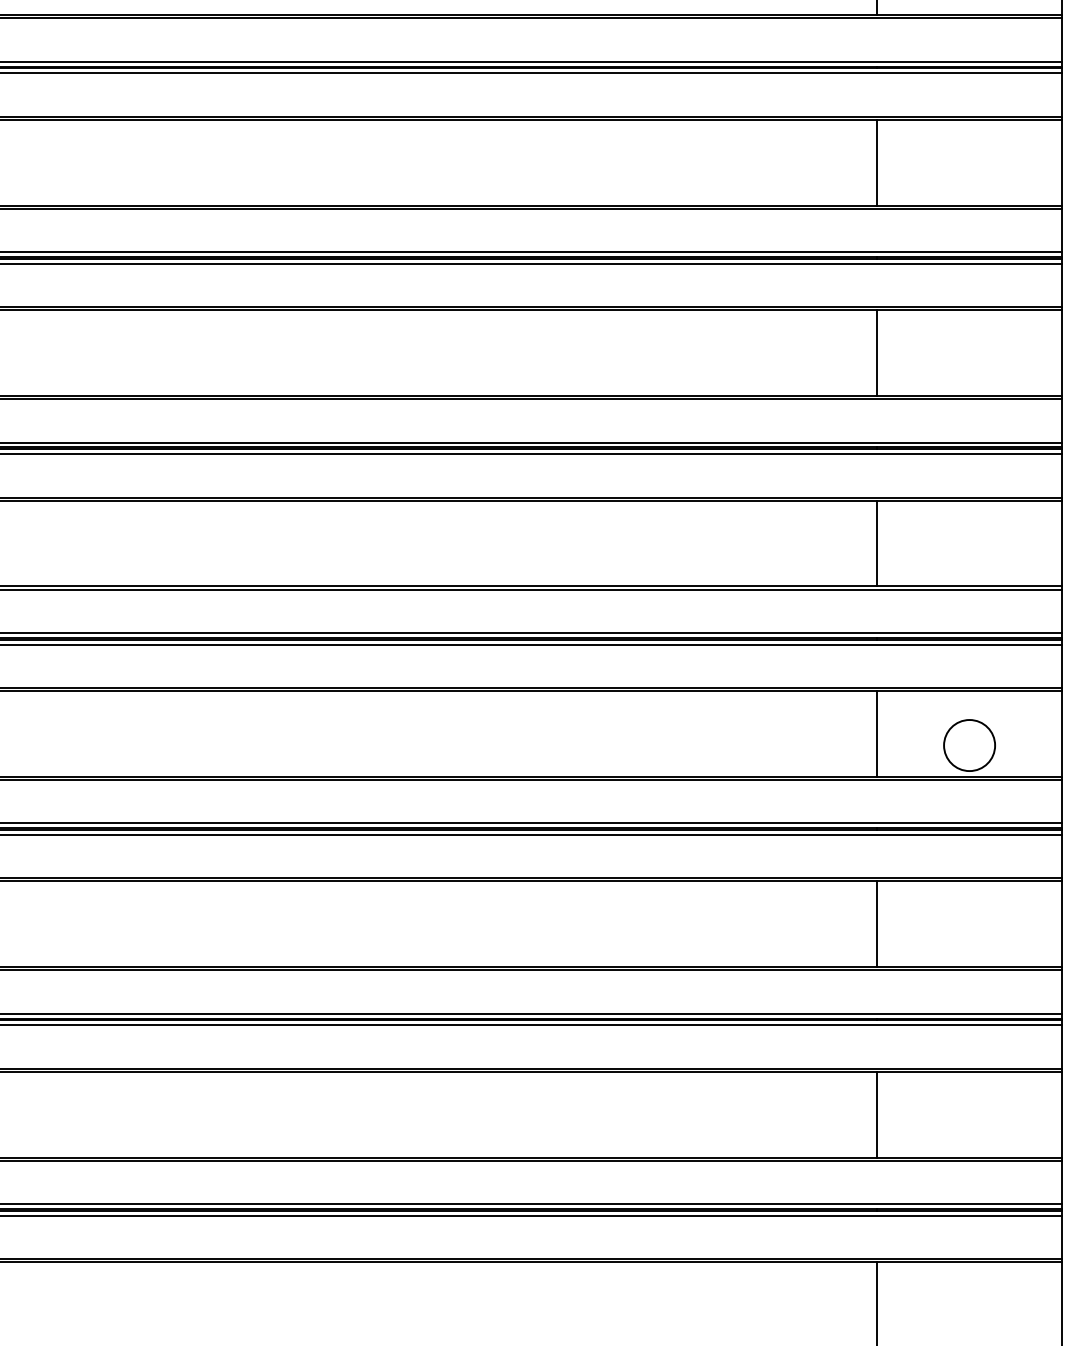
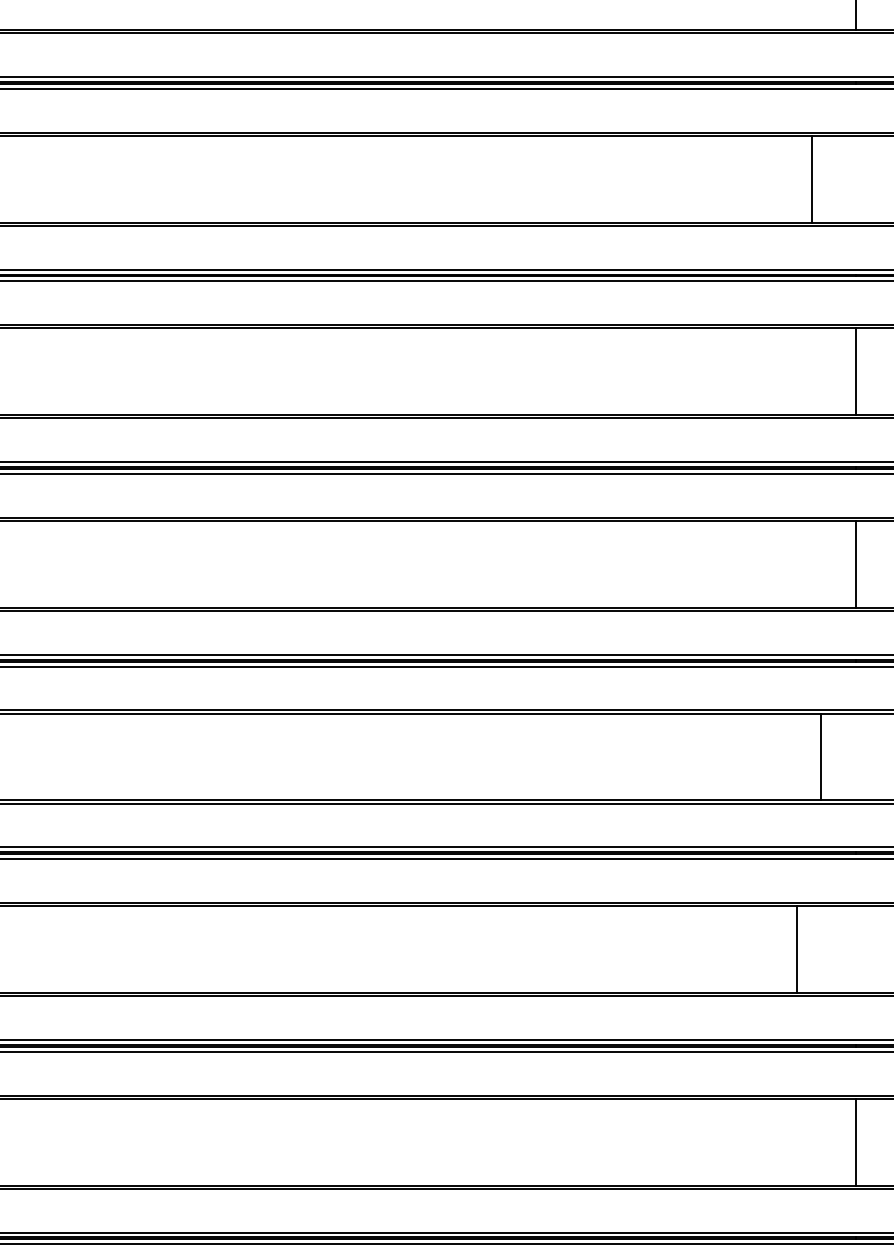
line: (876, 162) -> (812, 179), moved
line: (876, 733) -> (821, 756), moved
line: (876, 924) -> (796, 949), moved

